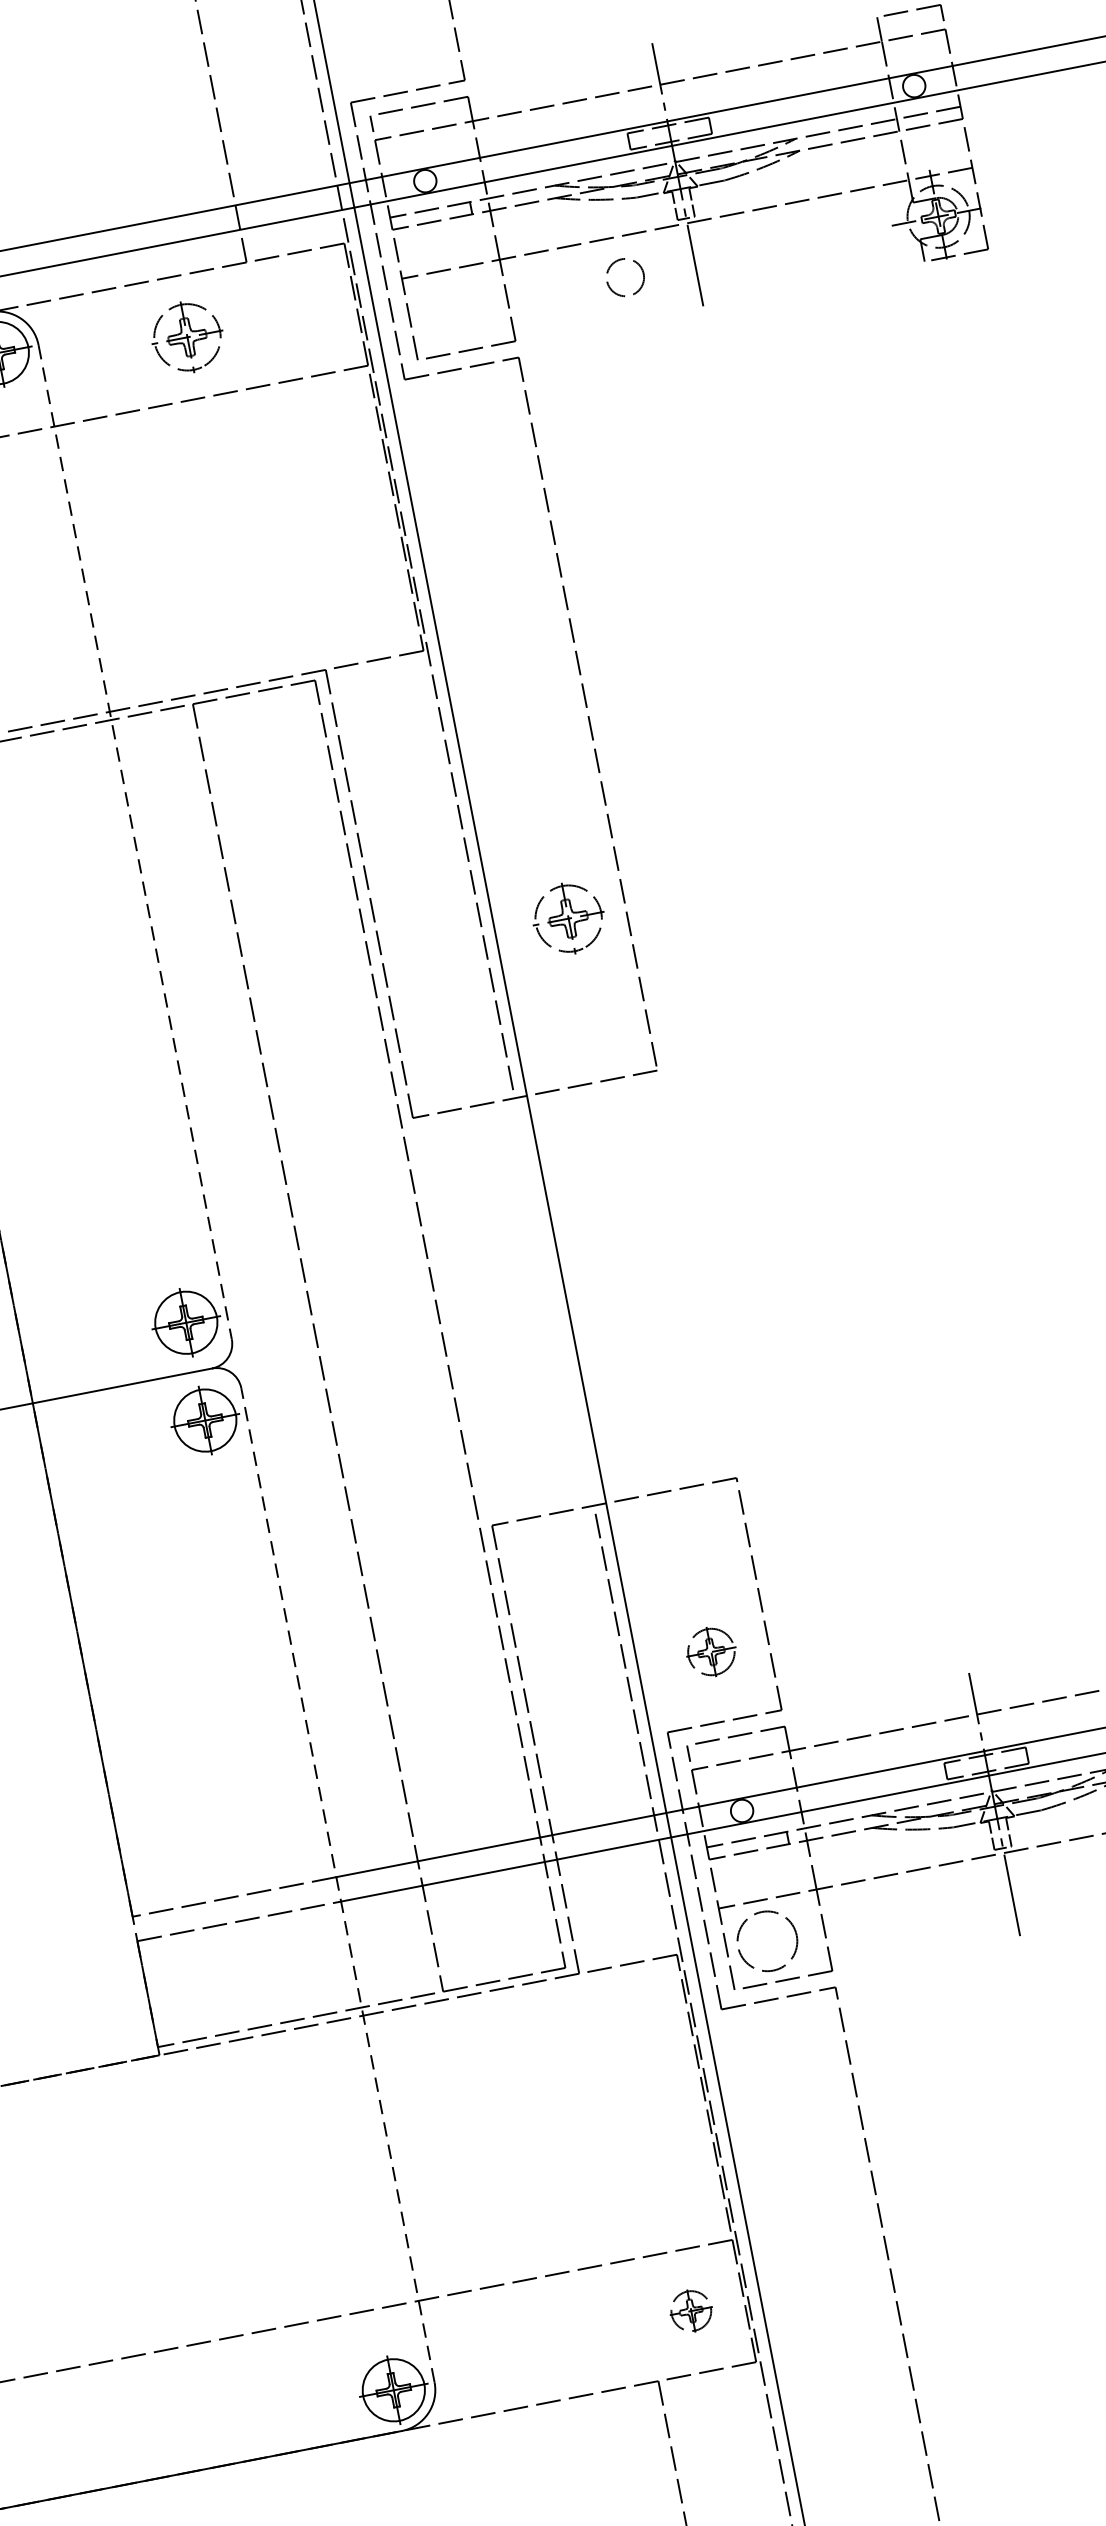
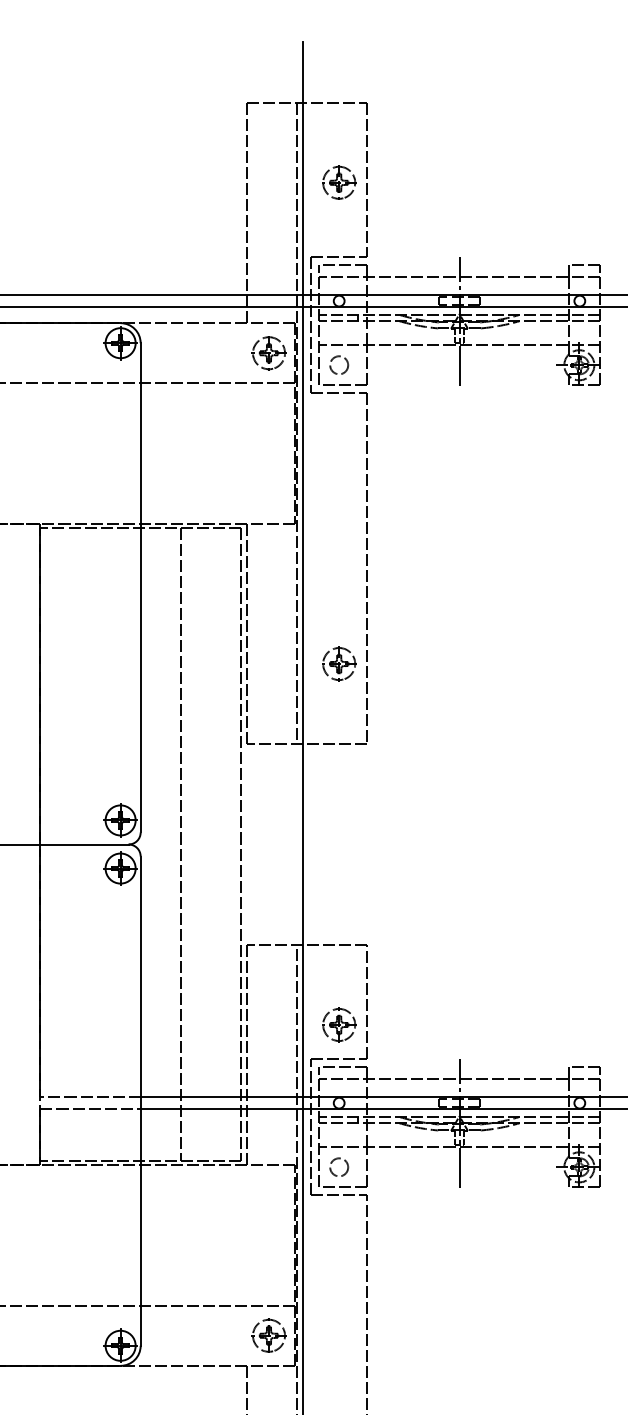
circle: (625, 275) -> (339, 364), moved
part: (186, 338) -> (268, 353), moved
line: (134, 841) -> (140, 587), dashed -> solid
part: (711, 1650) -> (339, 1024), size x1.43
line: (337, 1886) -> (140, 1101), dashed -> solid
circle: (768, 1941) -> (339, 1167), size x0.62
part: (690, 2310) -> (268, 1335), size x1.67

